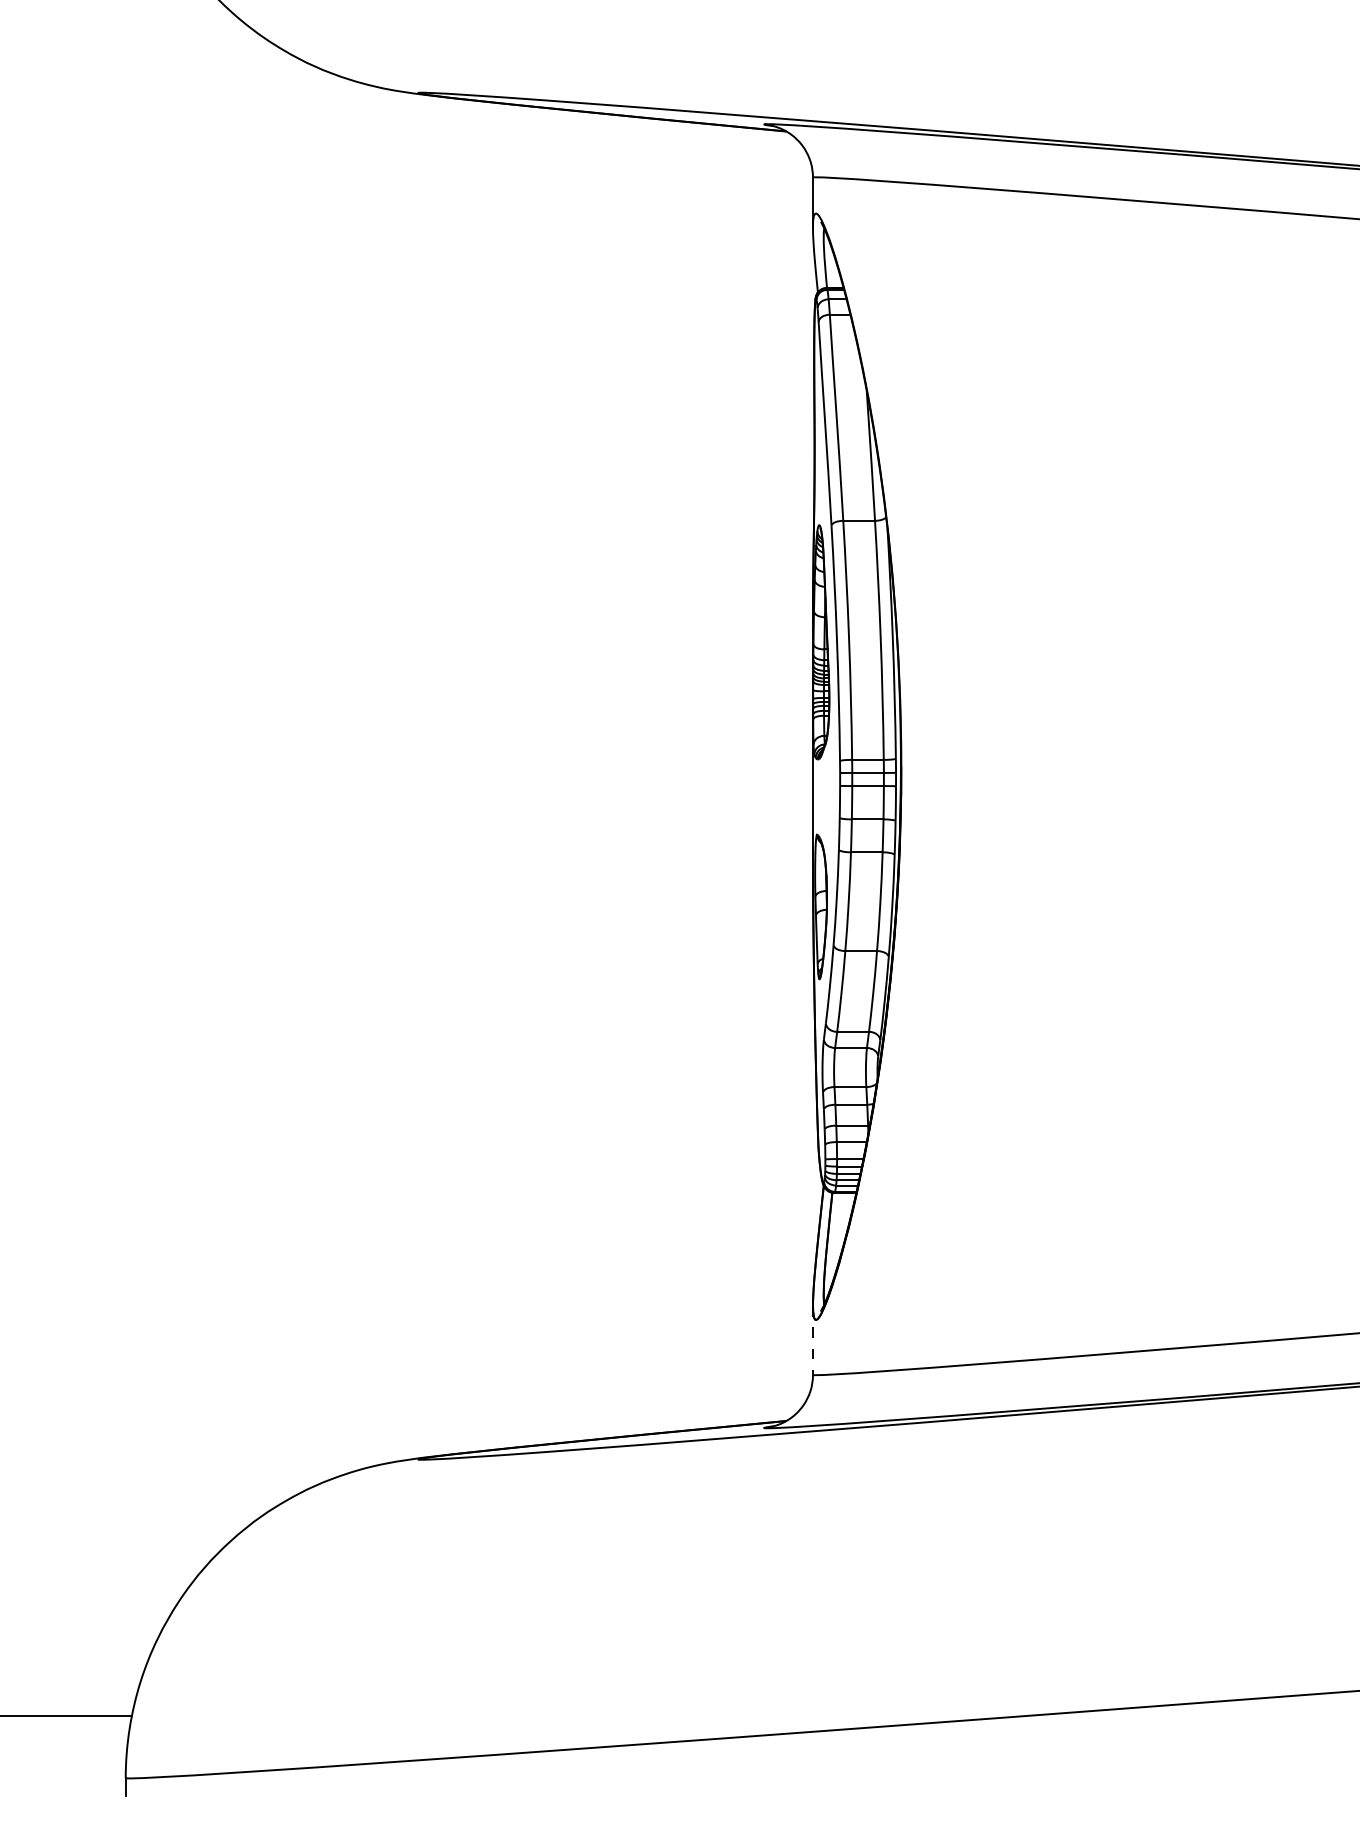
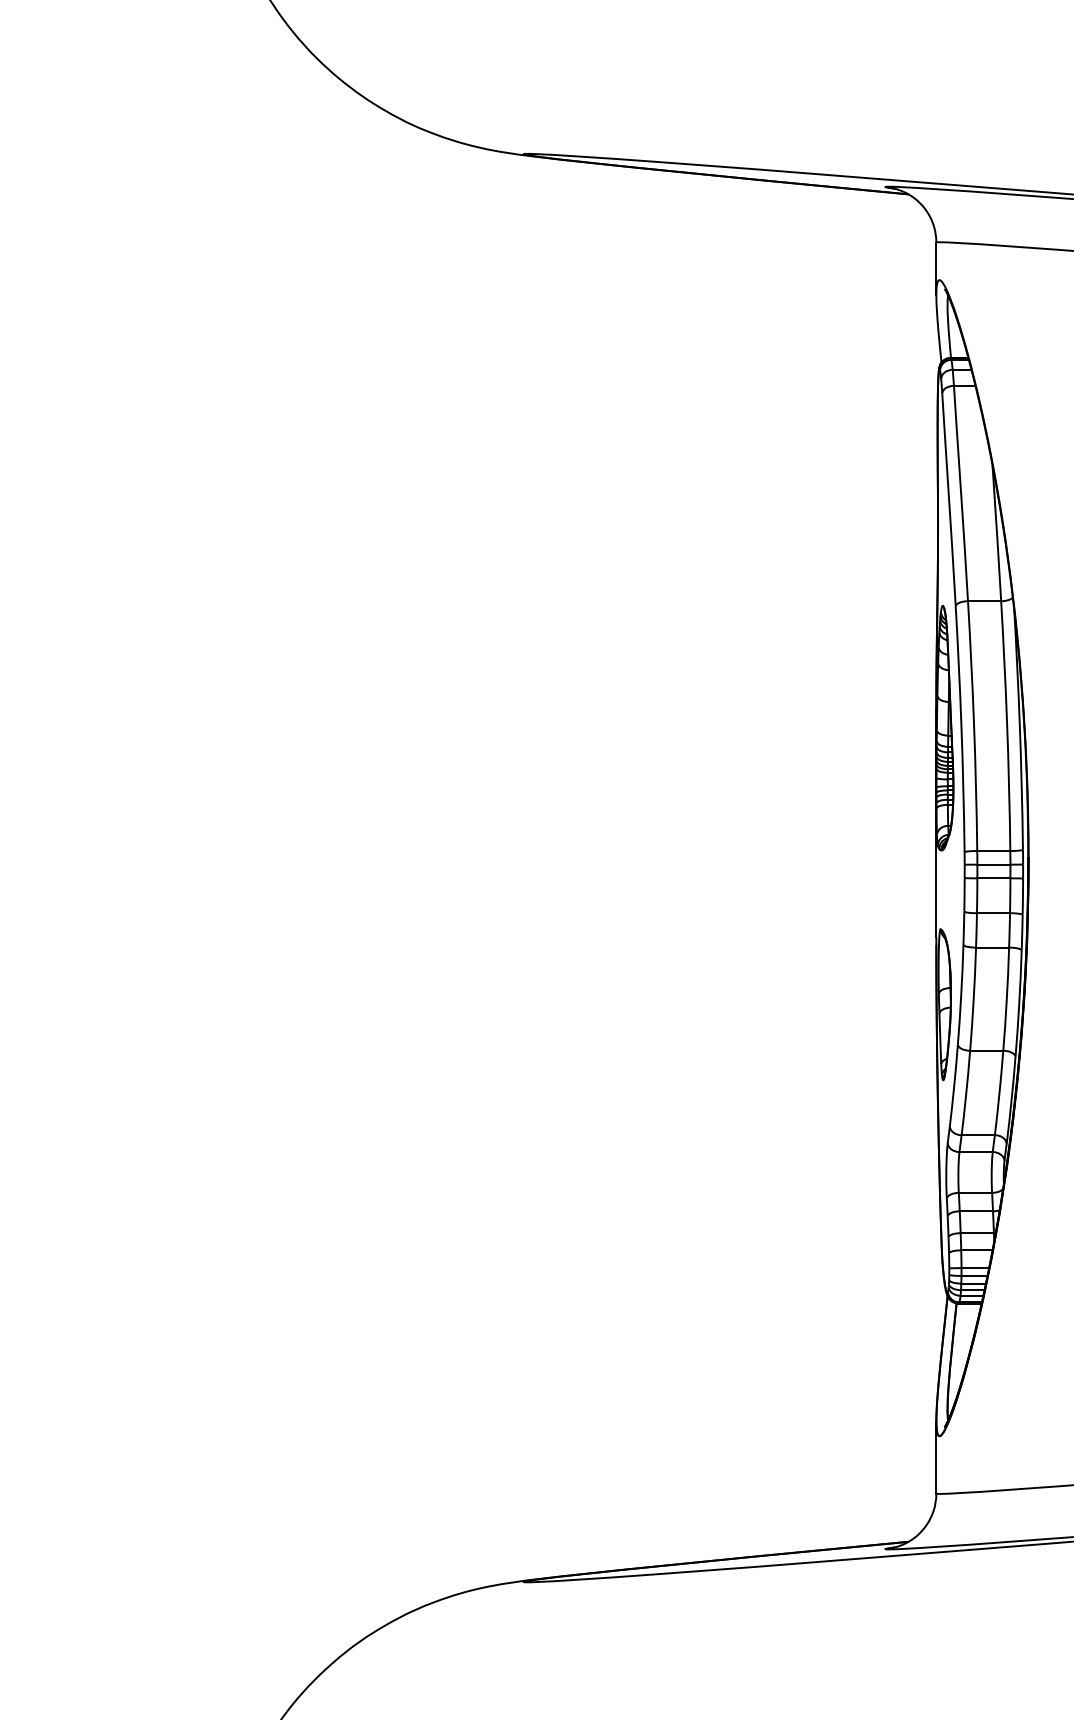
line: (813, 1340) -> (936, 1457), dashed -> solid

